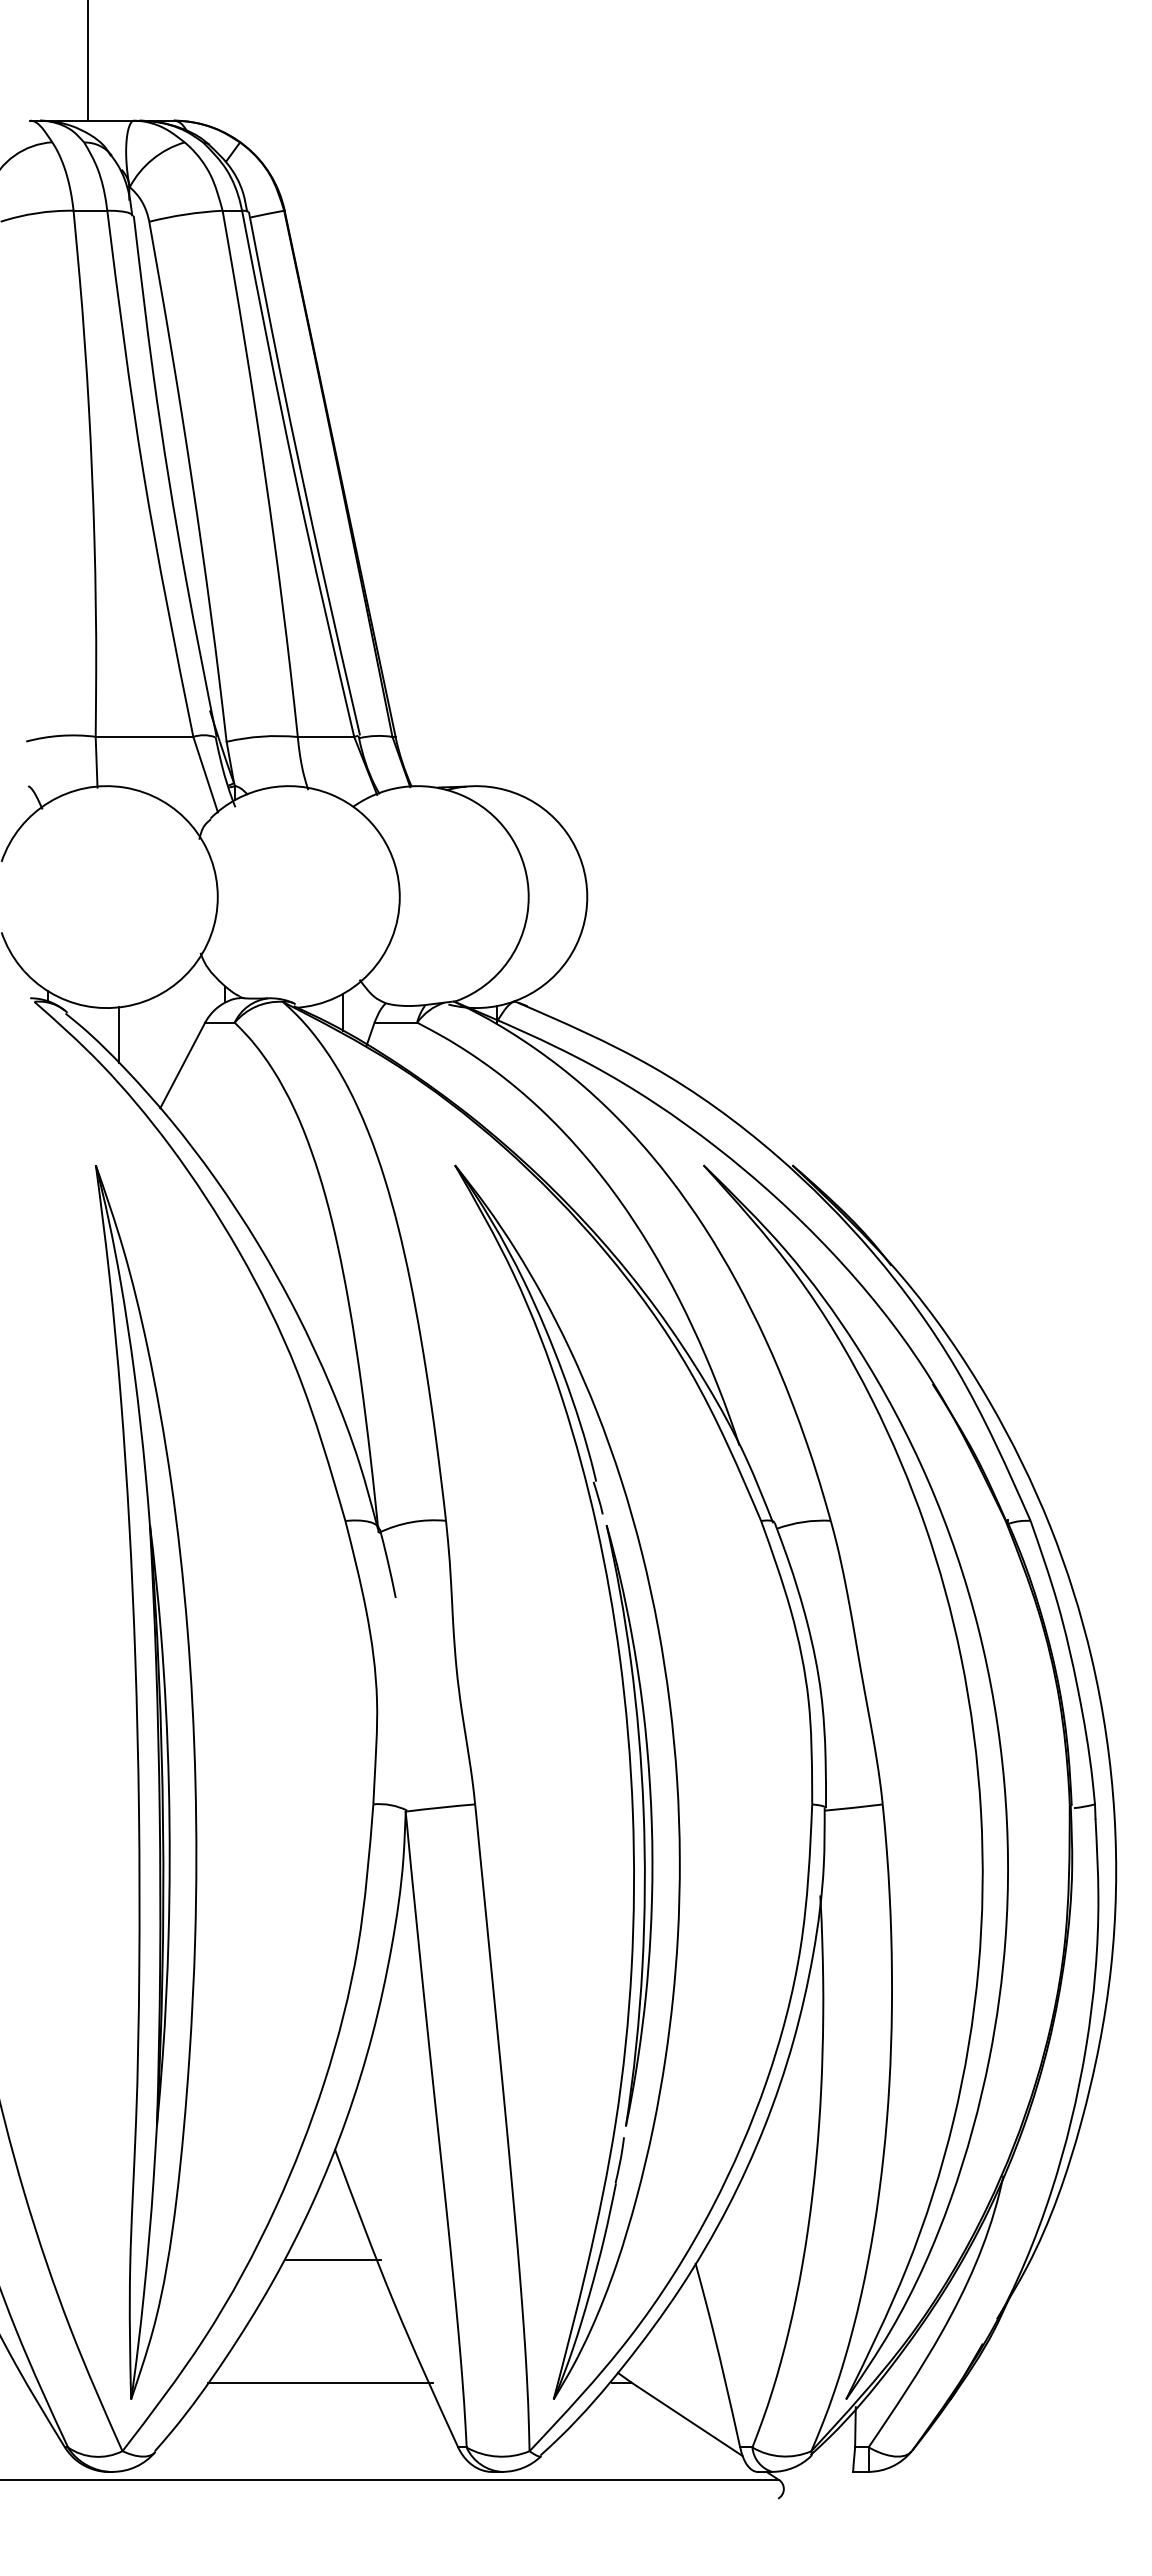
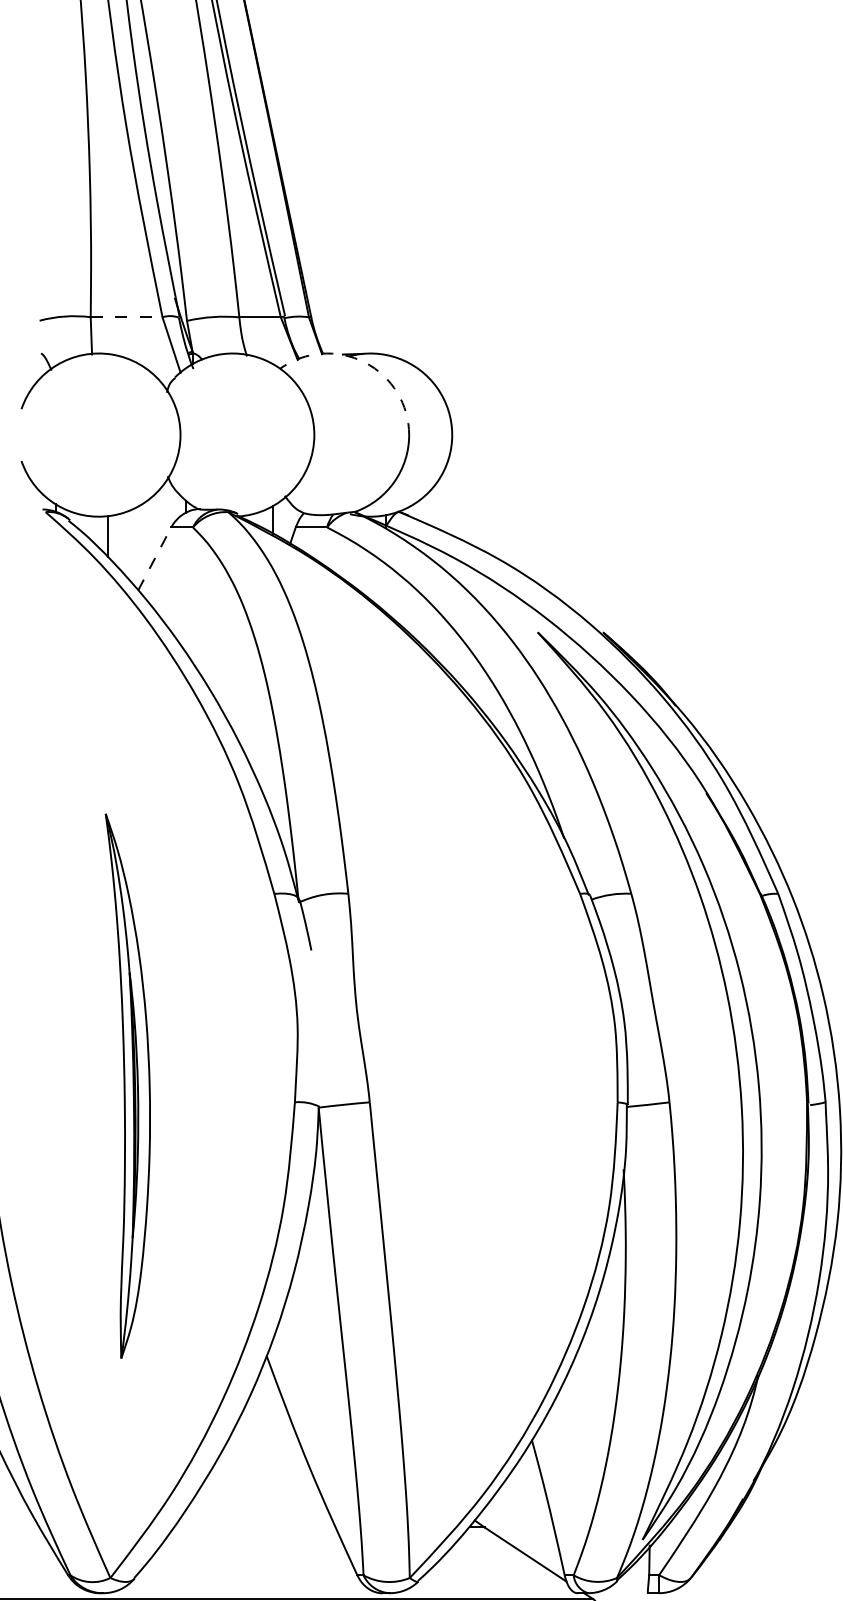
line: (144, 736) -> (126, 317), solid -> dashed
arc: (468, 798) -> (364, 362), solid -> dashed
line: (182, 1065) -> (154, 558), solid -> dashed
part: (629, 1772) -> (483, 1078), removed
part: (146, 1782) -> (128, 1086), size x0.6
line: (332, 2260) -> (264, 1437), removed
line: (320, 2382) -> (256, 1527), removed

